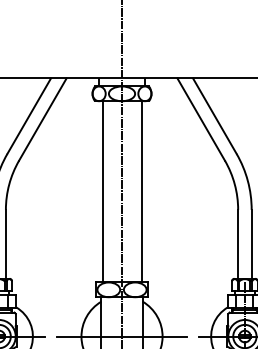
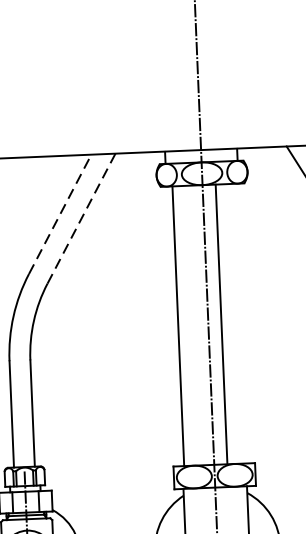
line: (29, 116) -> (60, 214), solid -> dashed
line: (43, 119) -> (82, 218), solid -> dashed
line: (141, 191) -> (221, 323), moved

